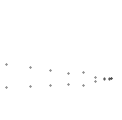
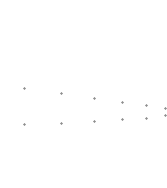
part: (83, 79) -> (146, 112), size x0.62

